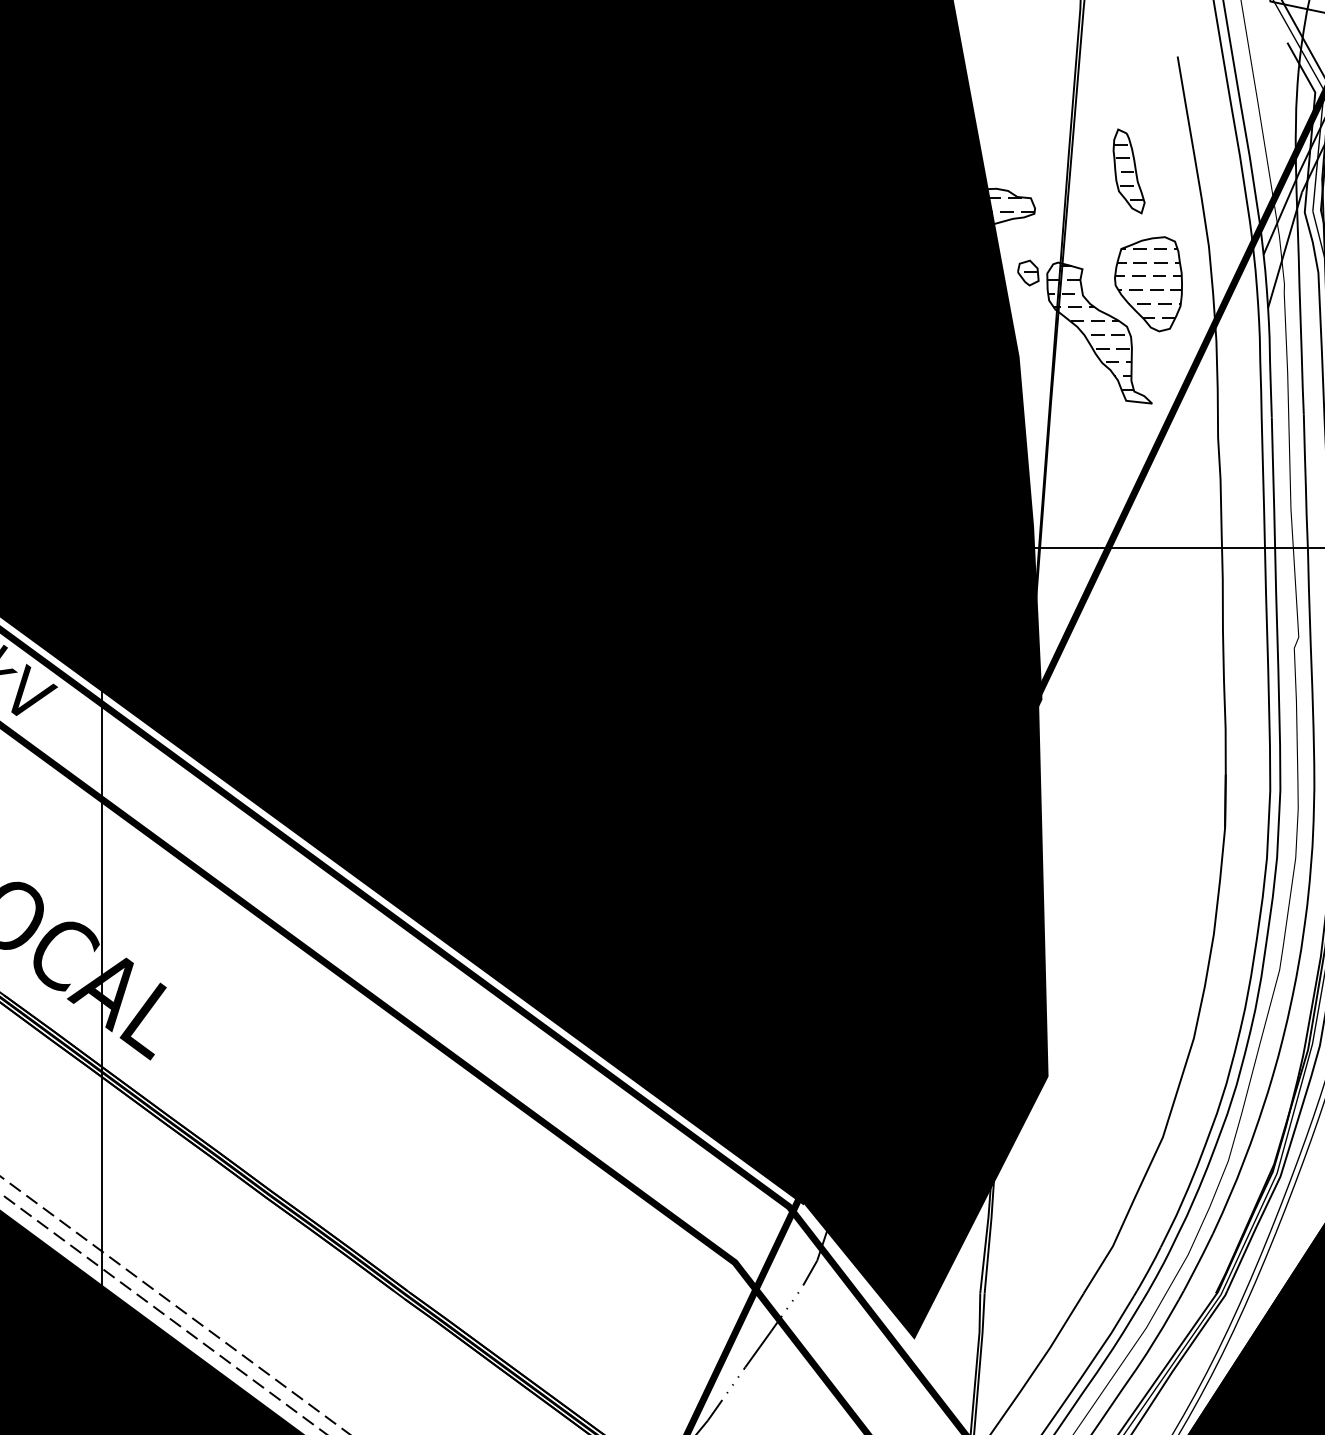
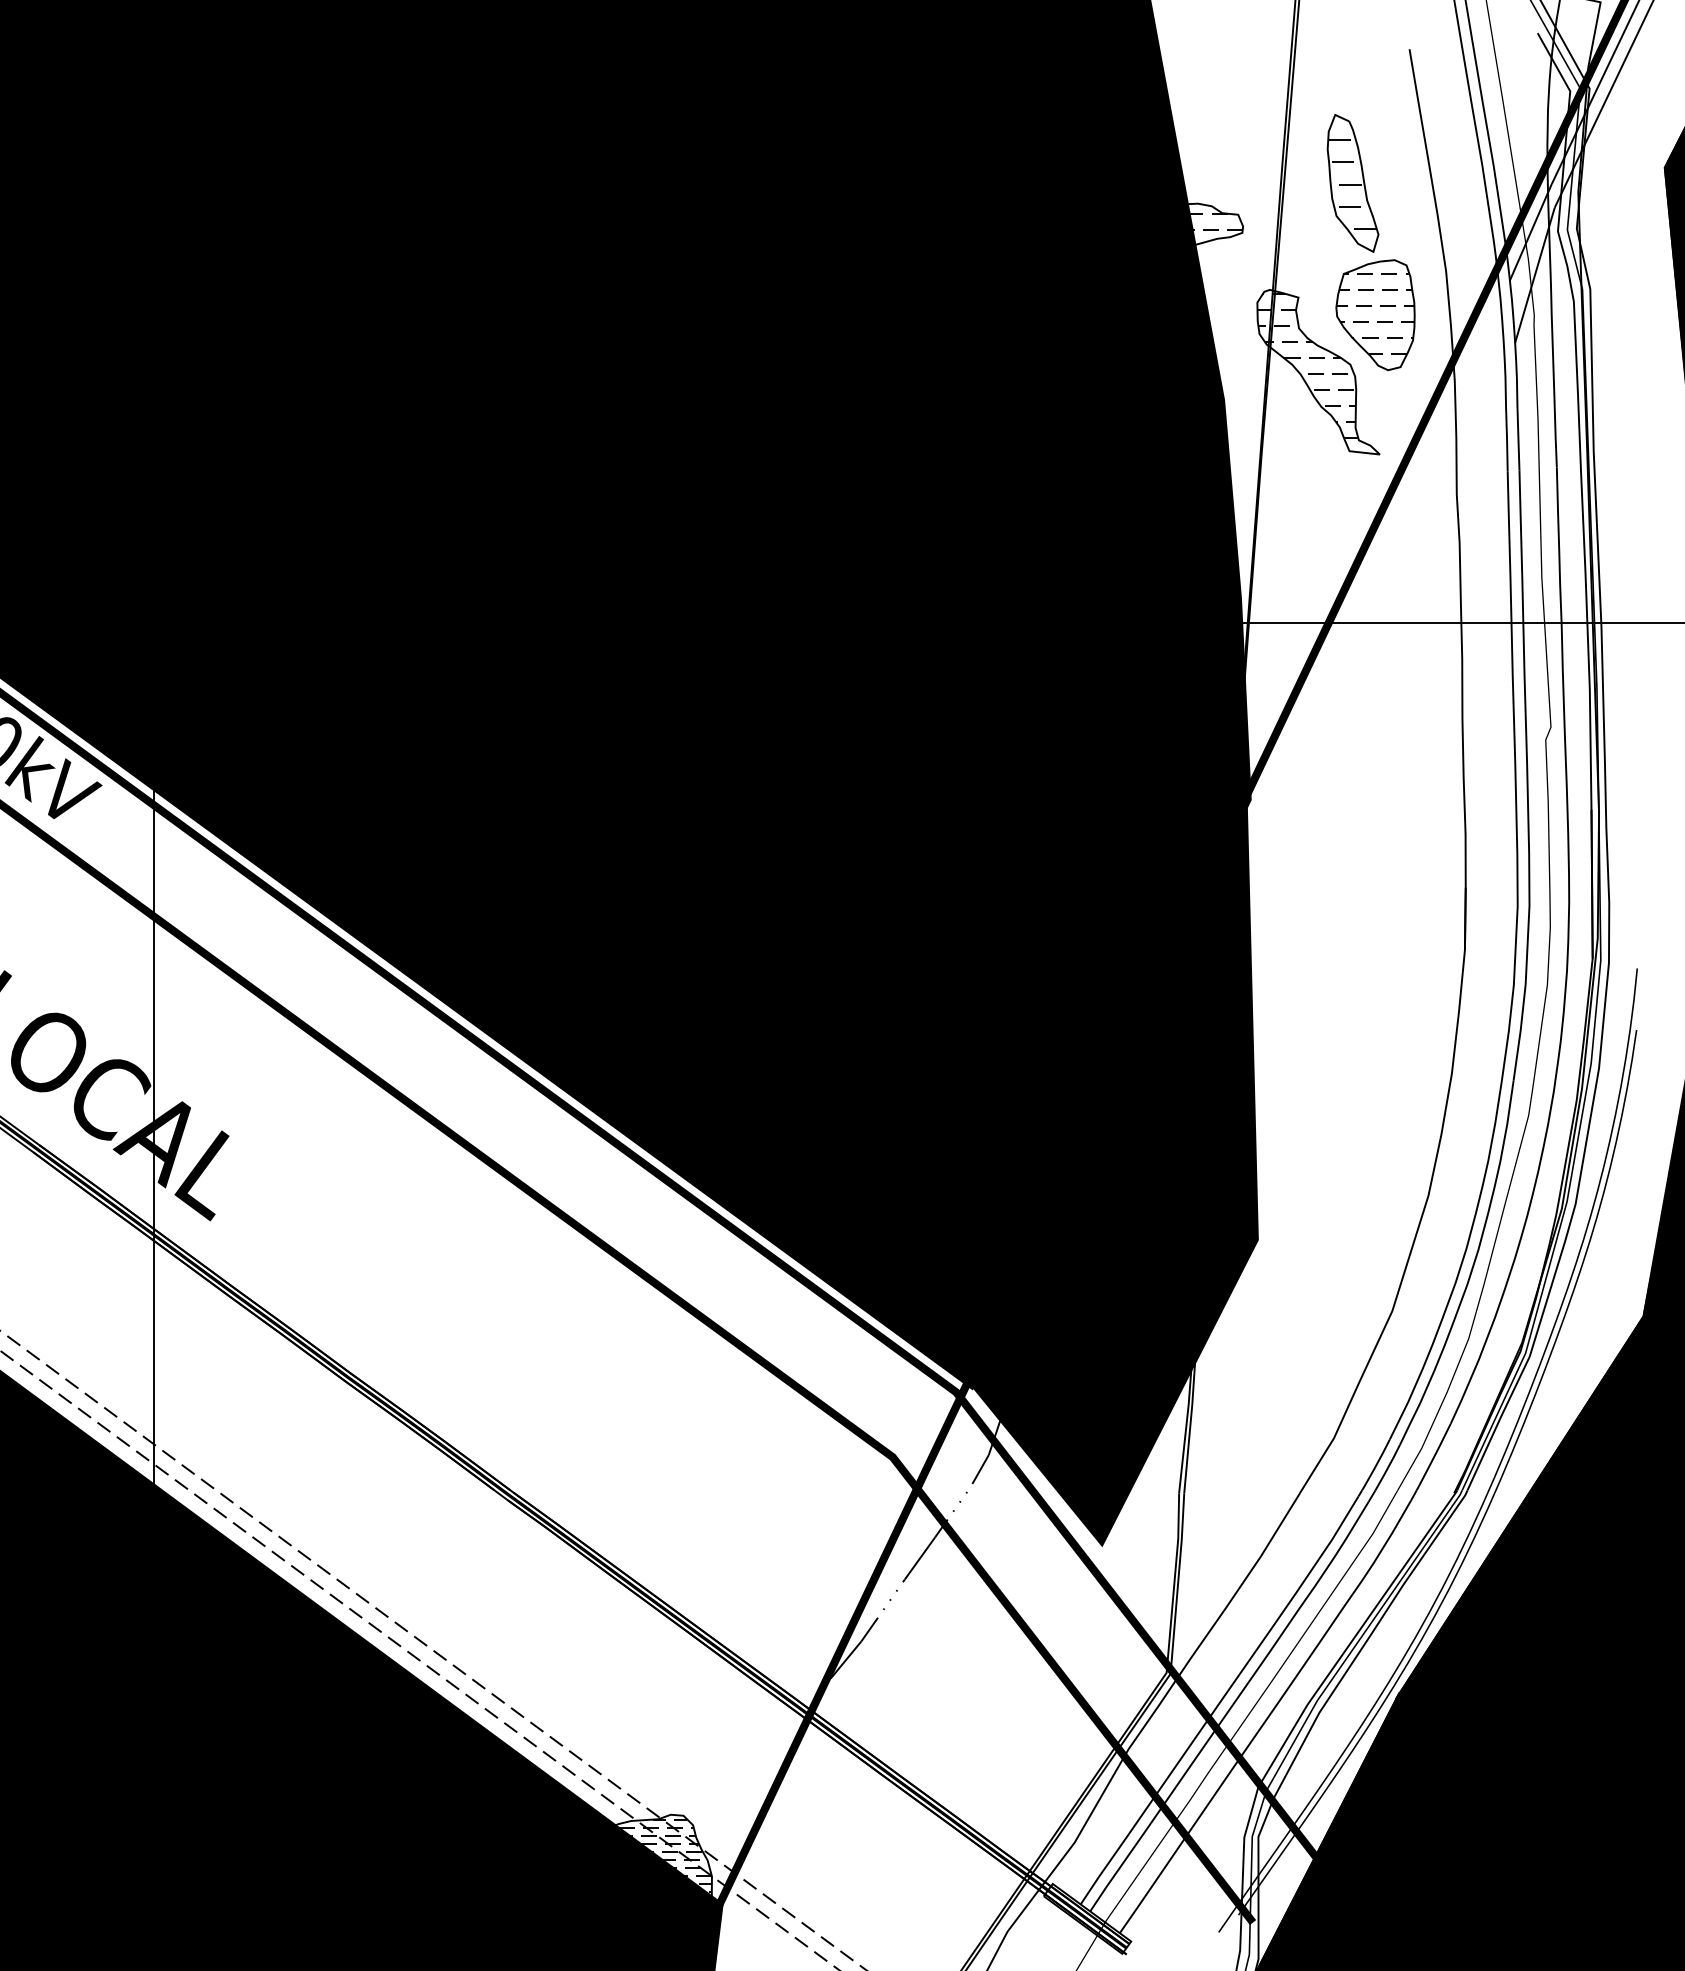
part: (1128, 171) -> (1352, 183), size x1.4
part: (1028, 272) -> (1235, 301), removed

